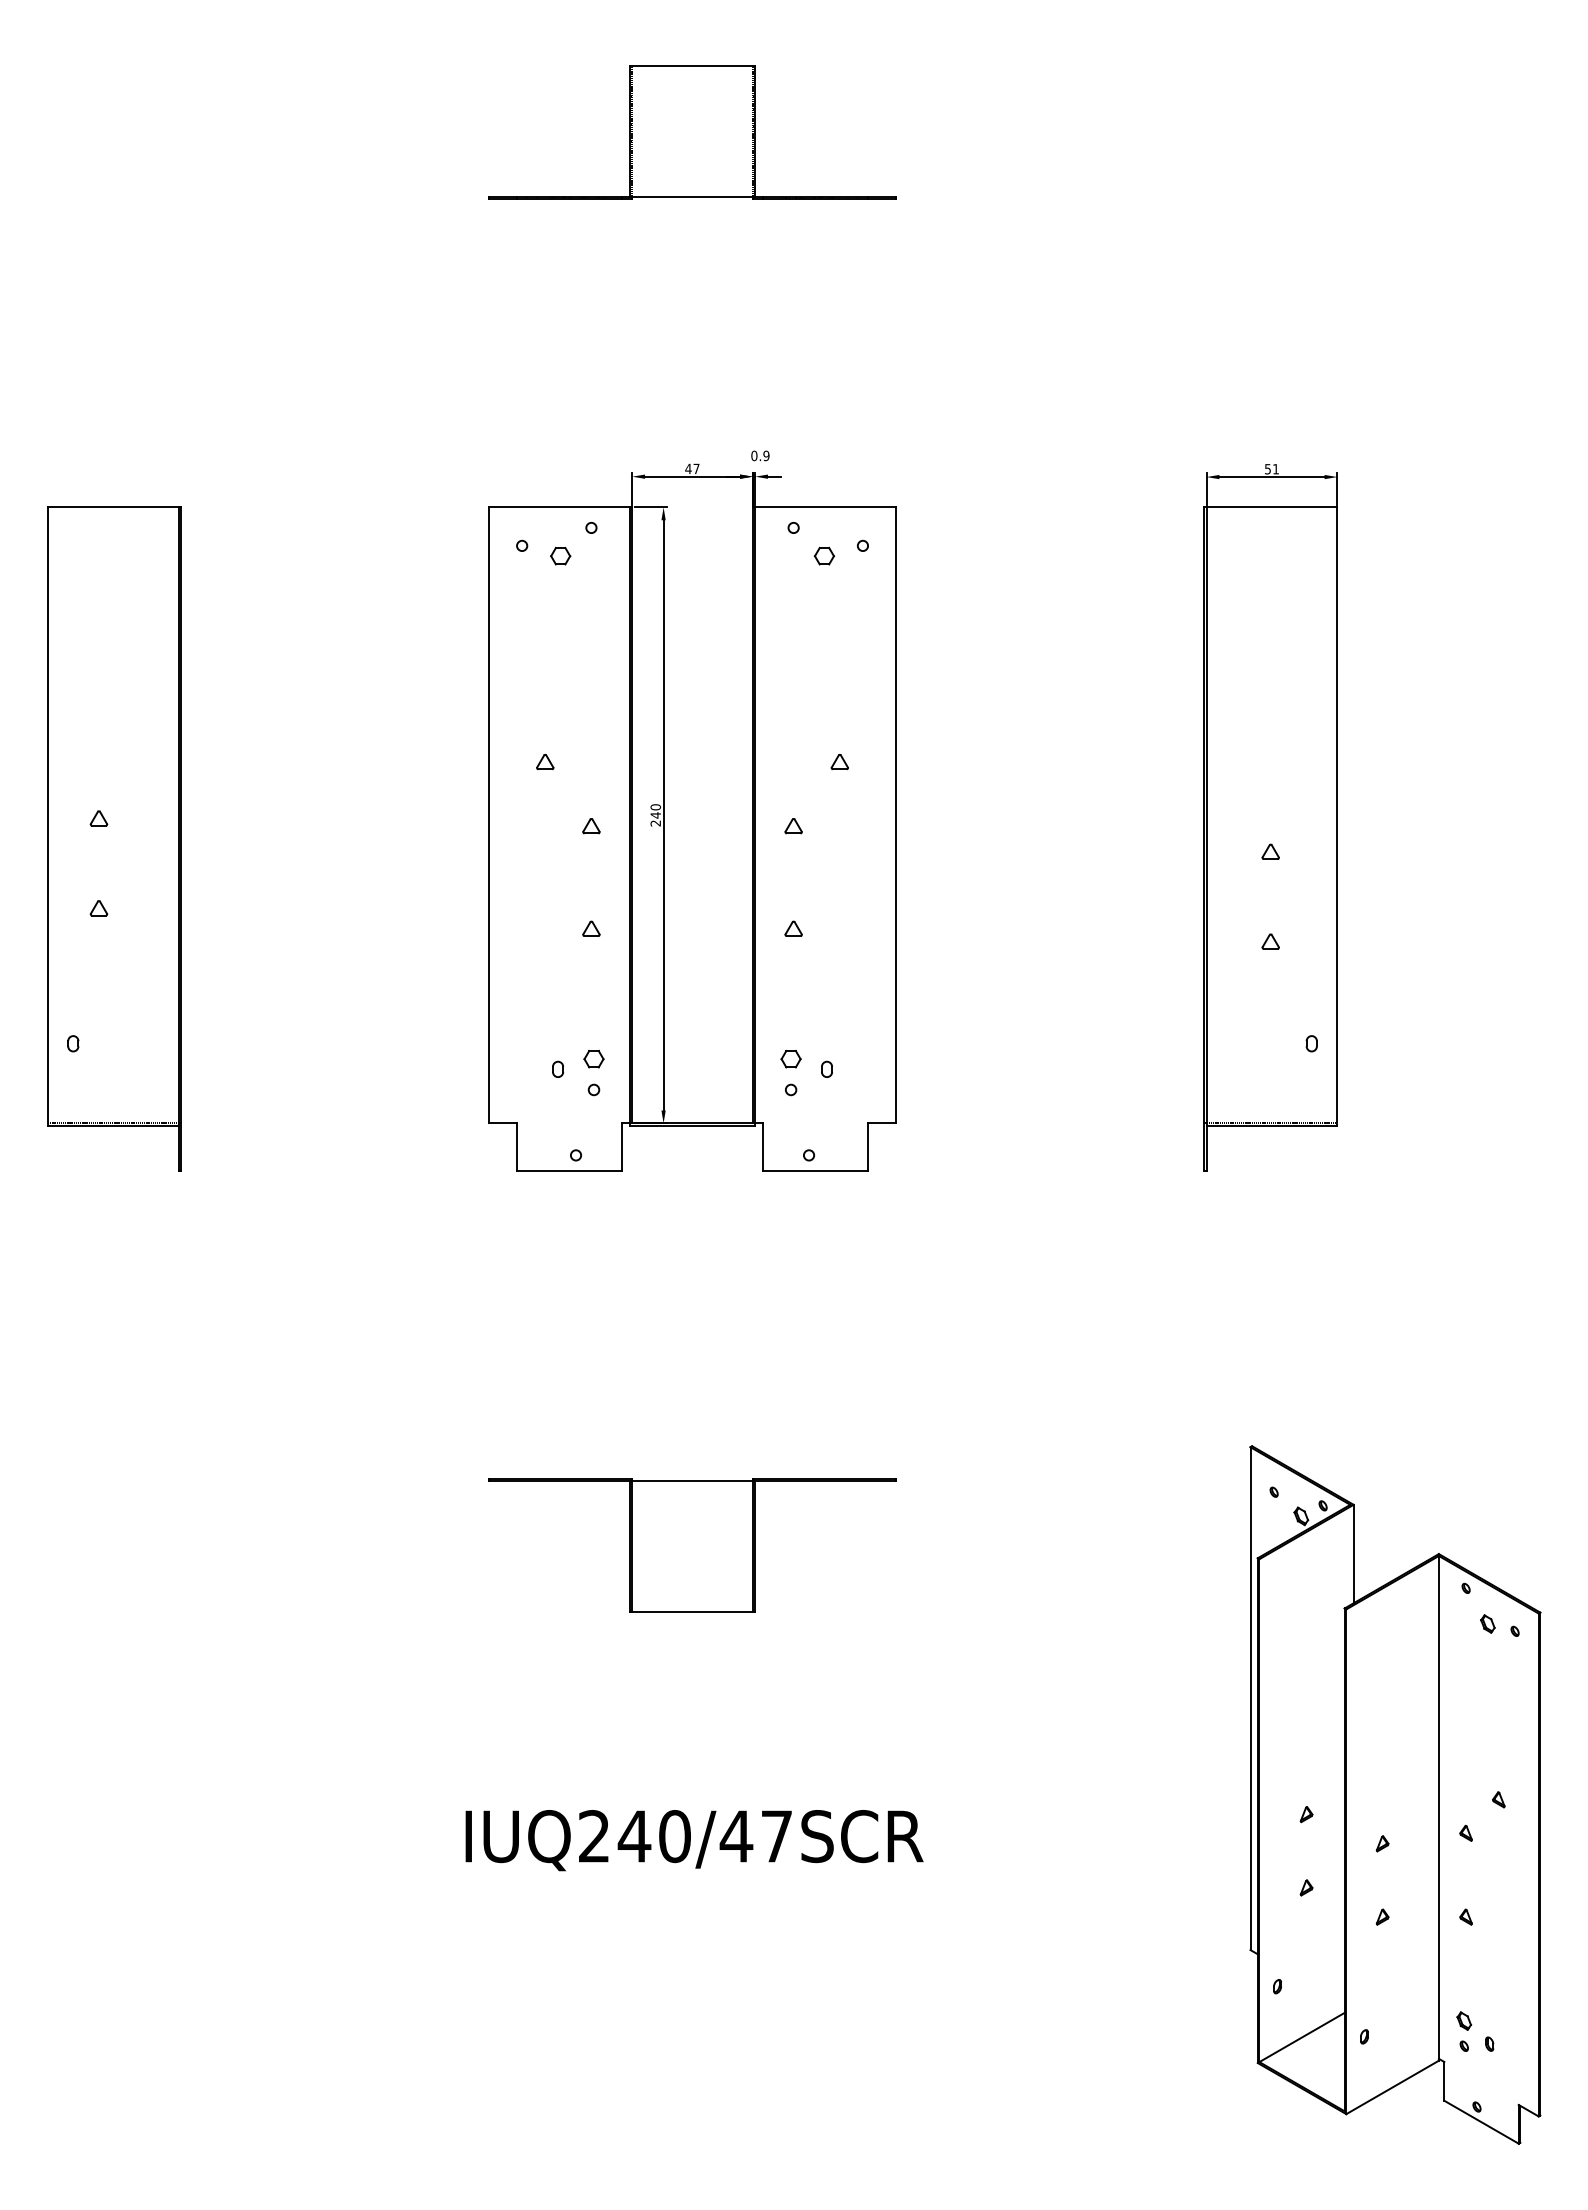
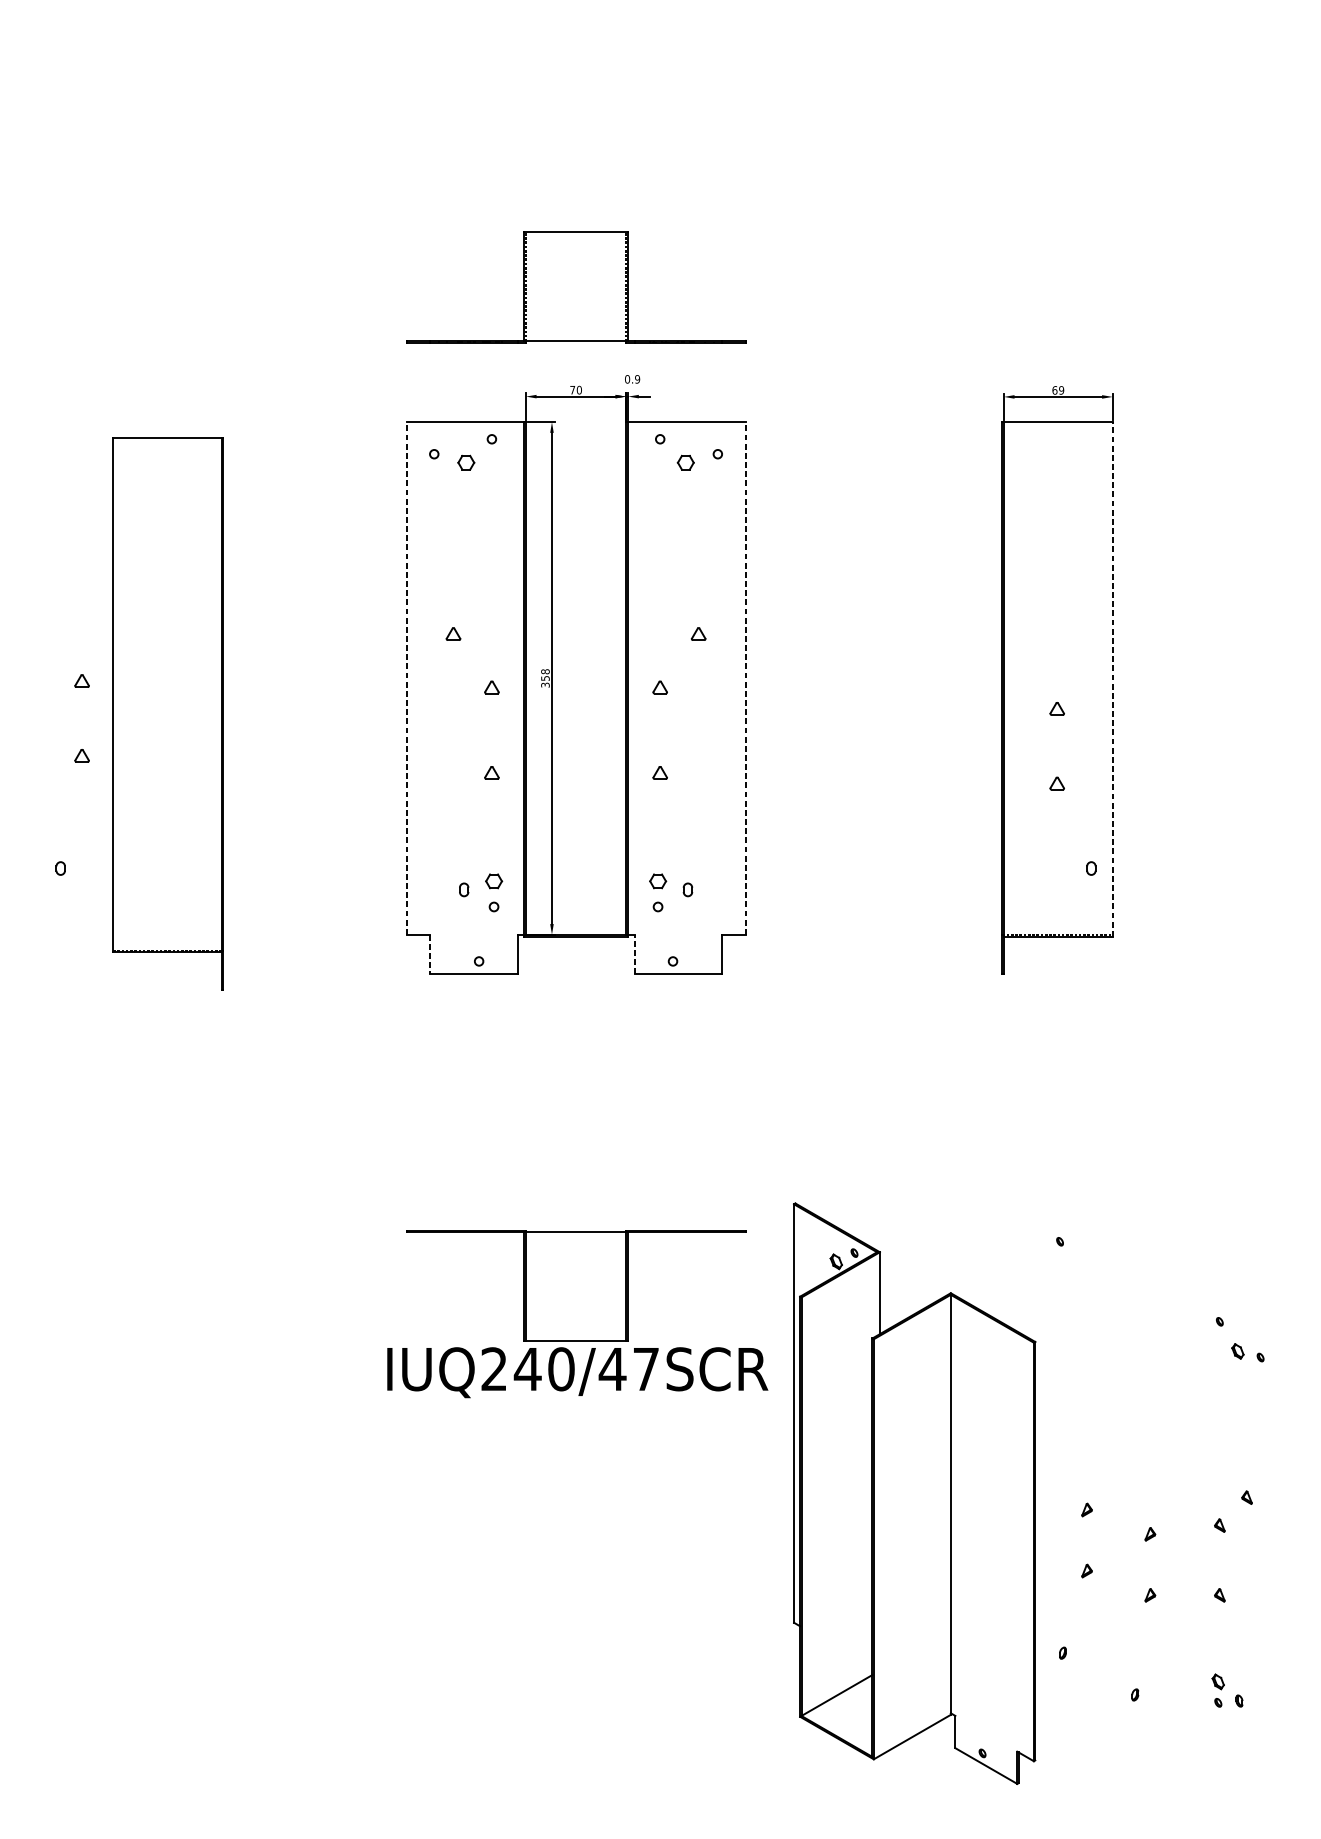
part: (692, 132) -> (576, 287), moved
text: (692, 468) -> (576, 389), 47 -> 70
text: (1271, 469) -> (1057, 390), 51 -> 69
line: (488, 815) -> (406, 678), solid -> dashed
text: (655, 815) -> (545, 678), 240 -> 358
line: (896, 815) -> (745, 678), solid -> dashed
line: (1337, 816) -> (1112, 679), solid -> dashed
part: (114, 838) -> (168, 713), moved
line: (517, 1147) -> (430, 954), solid -> dashed
line: (762, 1147) -> (634, 954), solid -> dashed
part: (1395, 1794) -> (914, 1493), moved
text: (694, 1840) -> (577, 1372), moved

